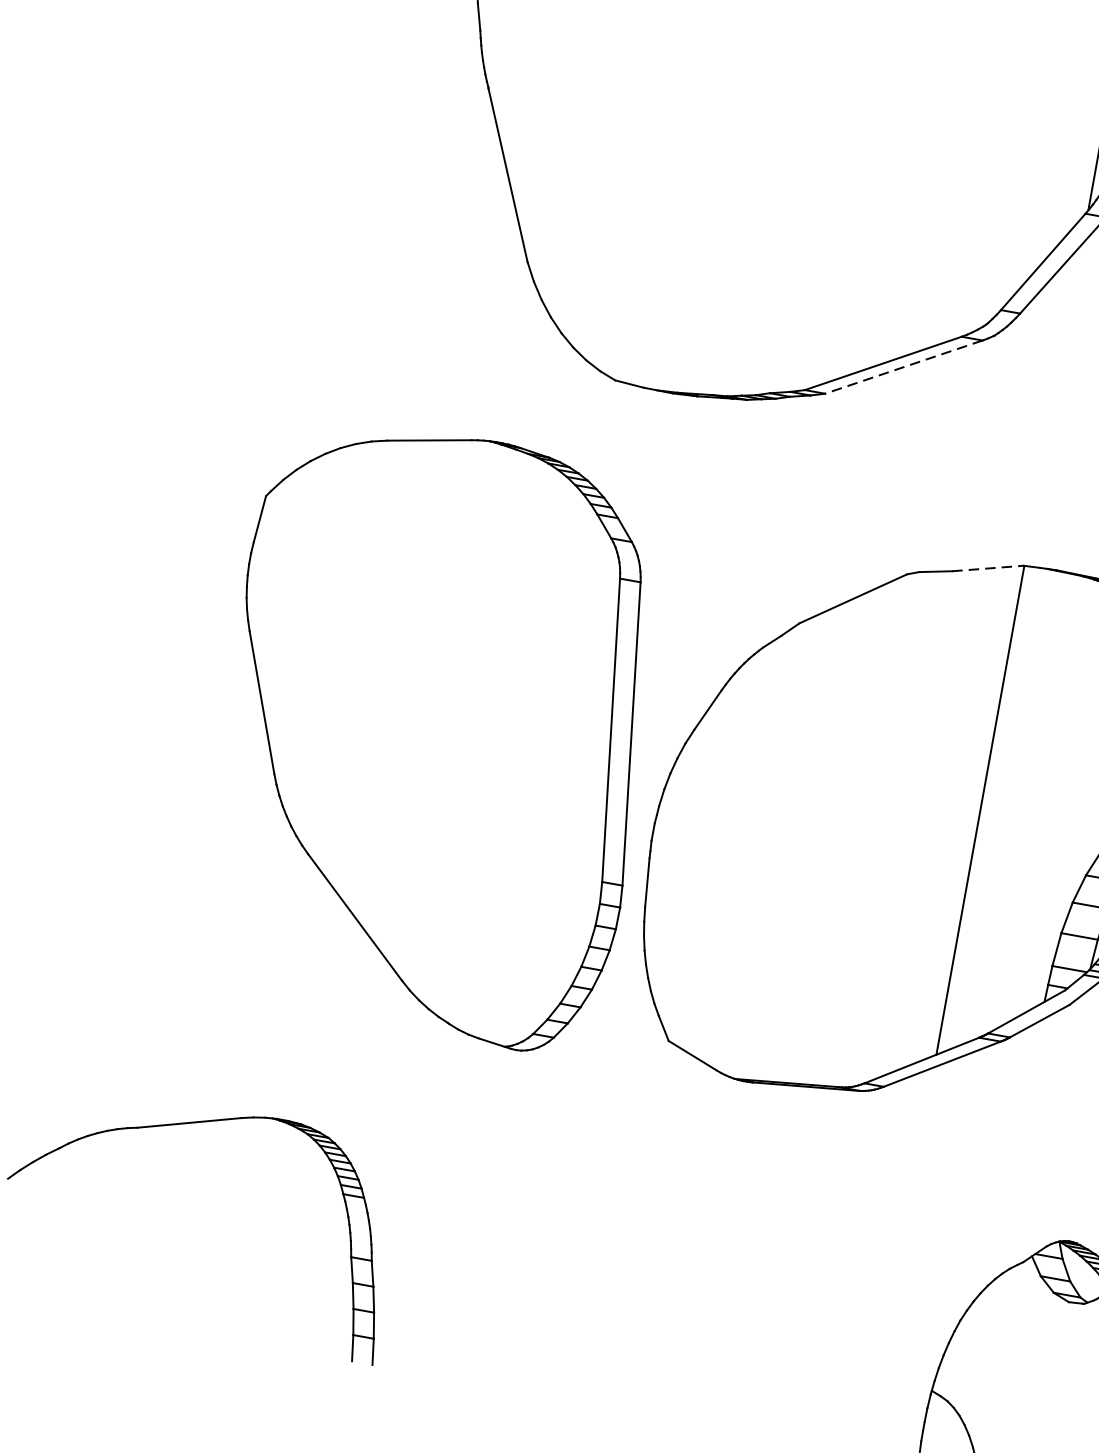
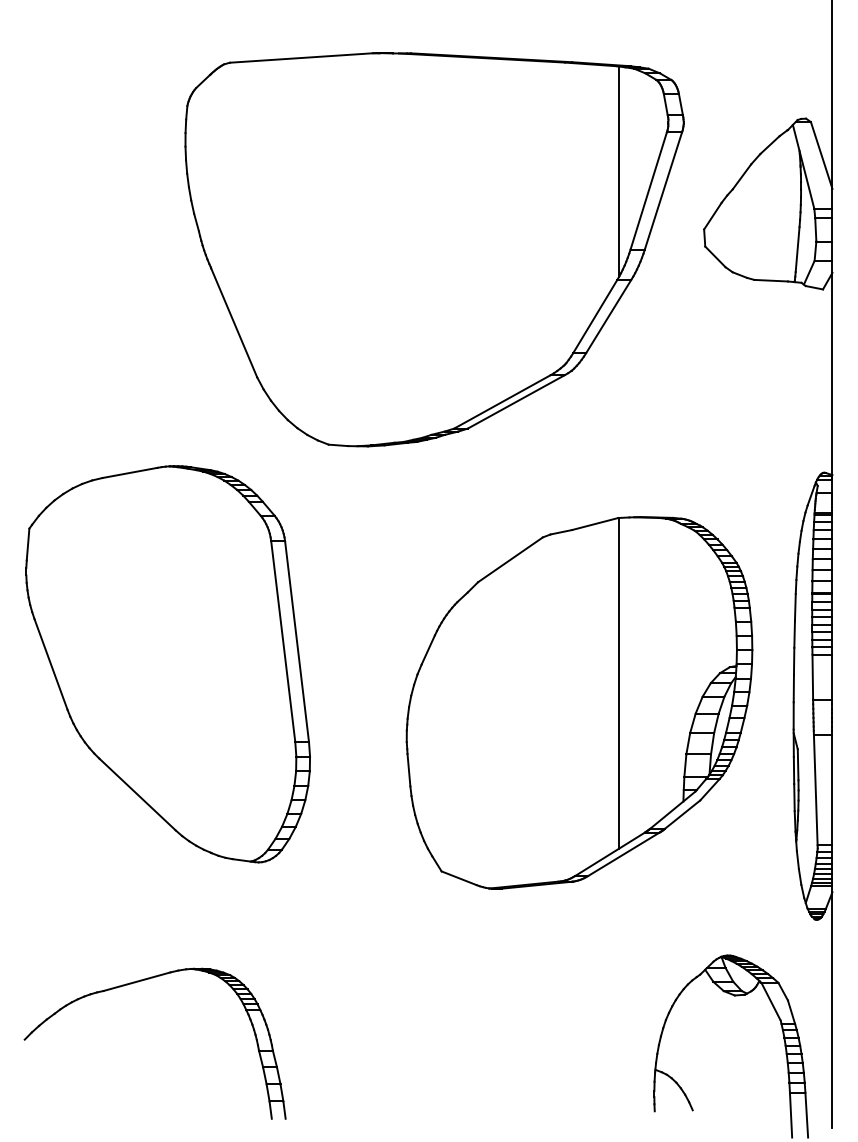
line: (902, 367) -> (515, 402), dashed -> solid
line: (988, 569) -> (595, 524), dashed -> solid
part: (434, 733) -> (167, 664), moved

